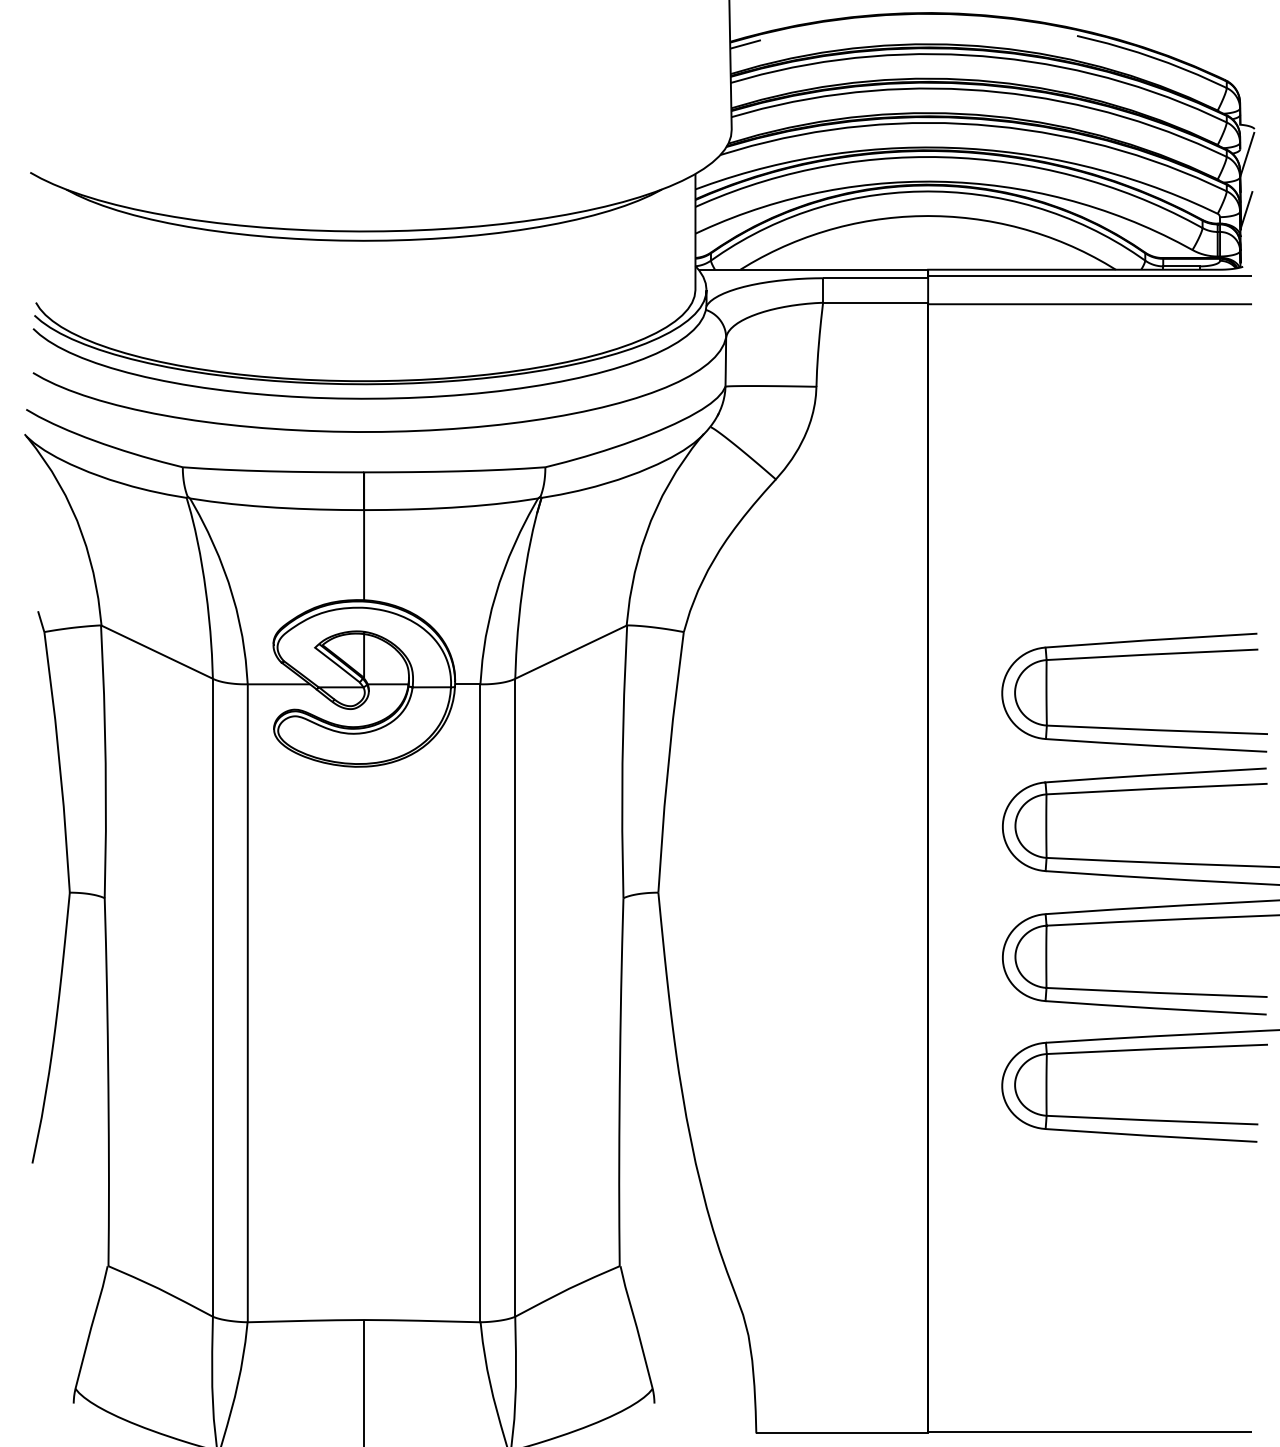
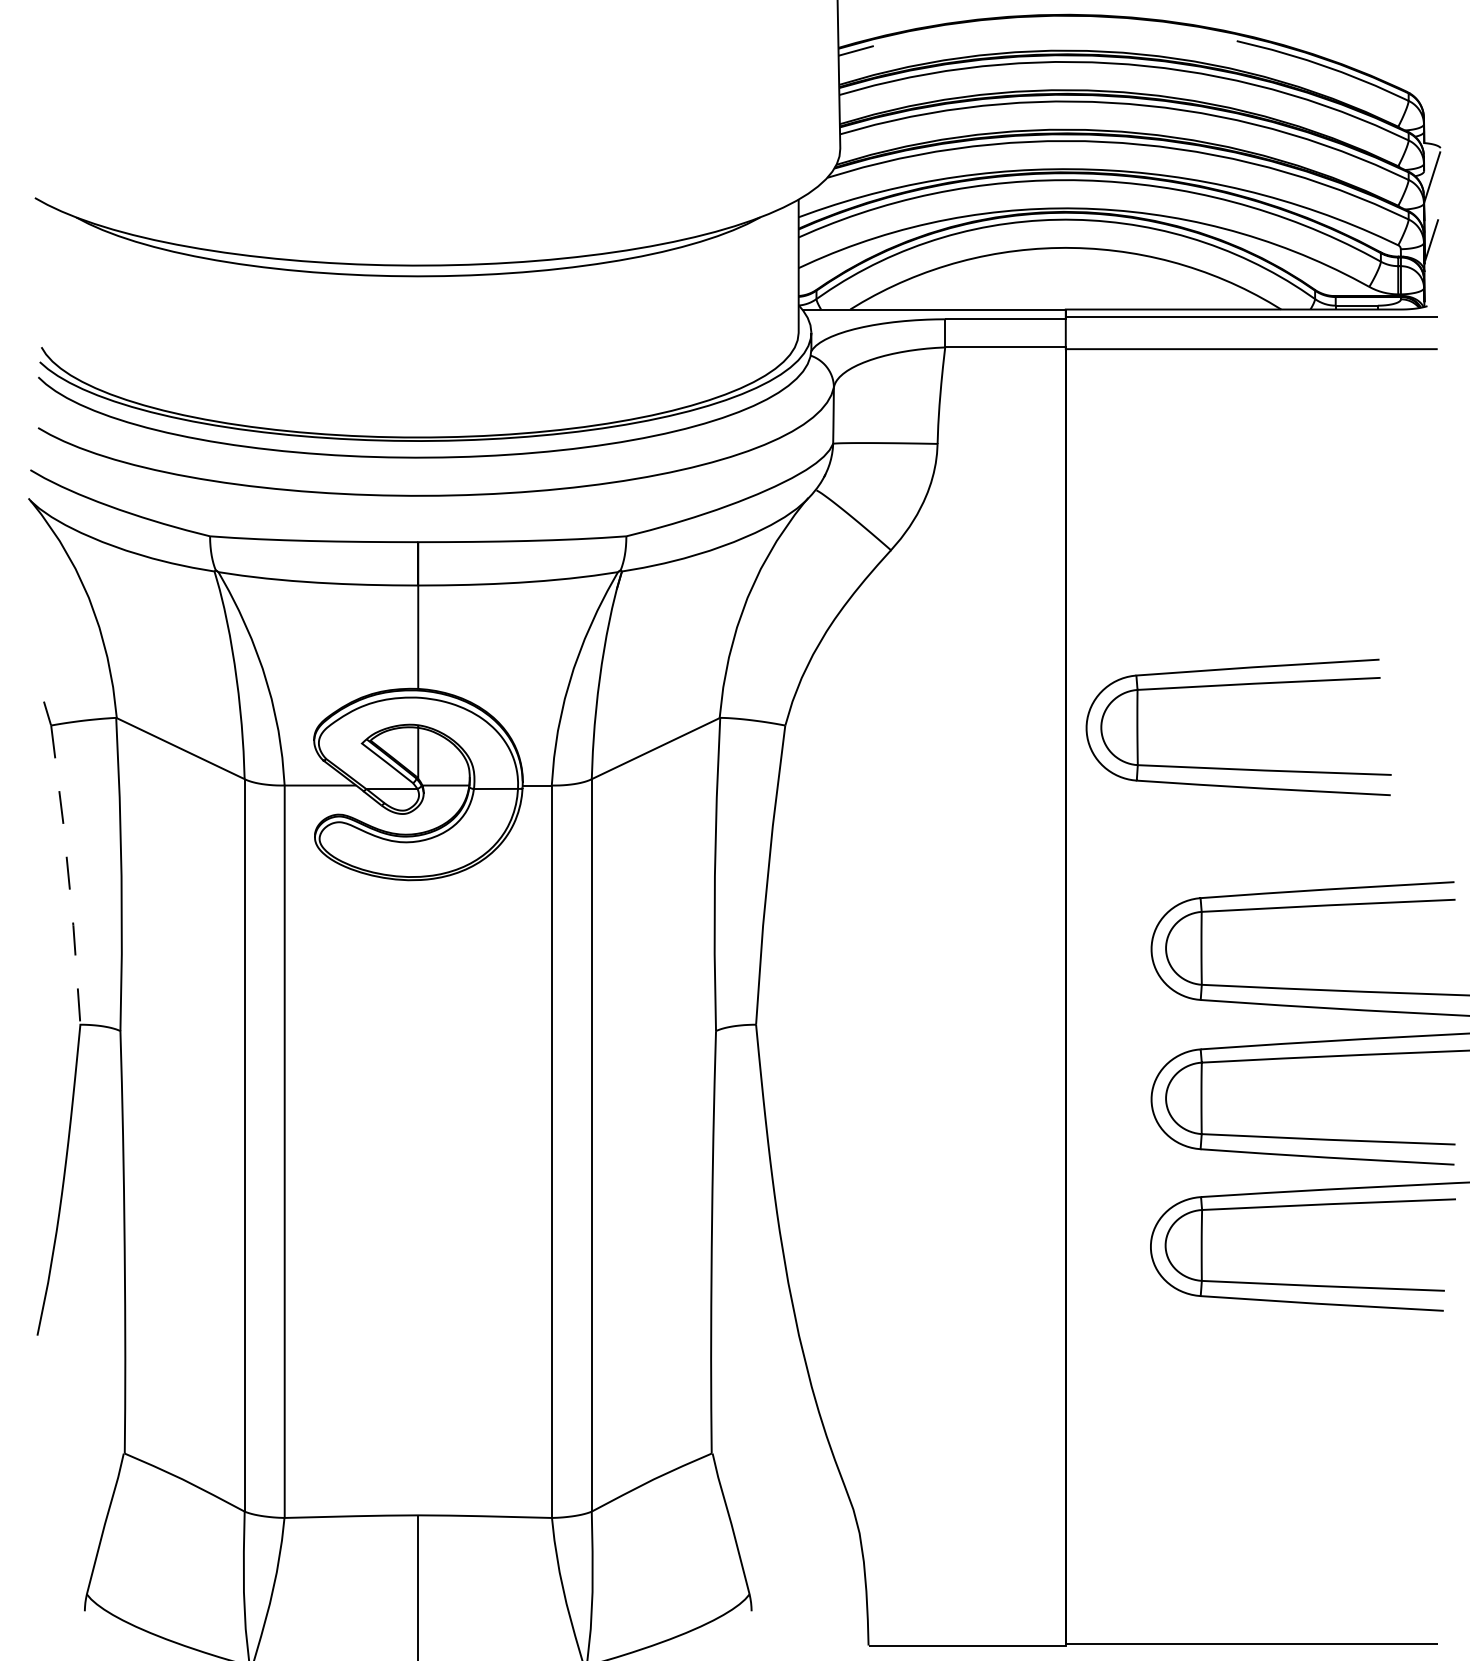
part: (1134, 656) -> (1238, 685), moved
line: (59, 761) -> (68, 874), solid -> dashed

